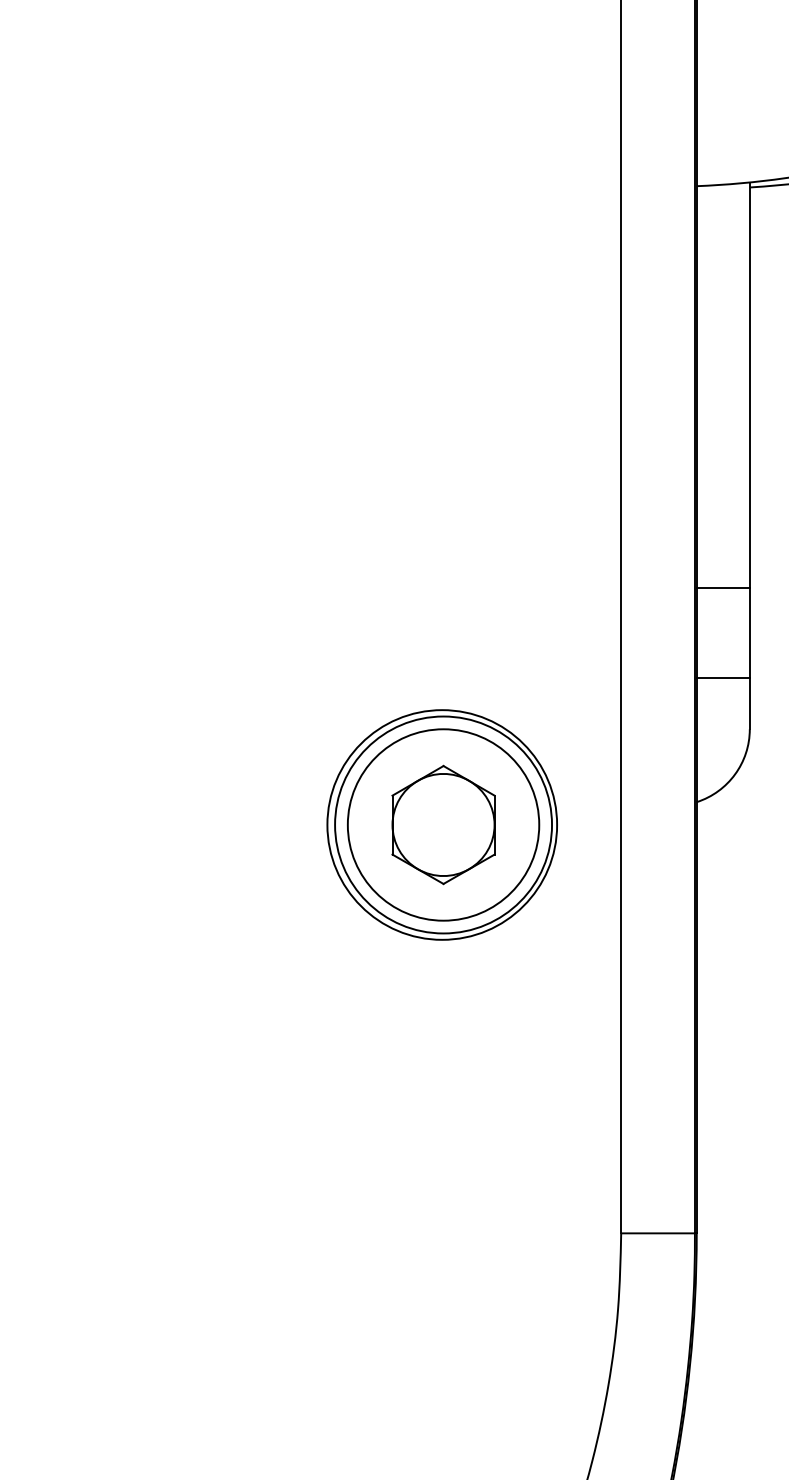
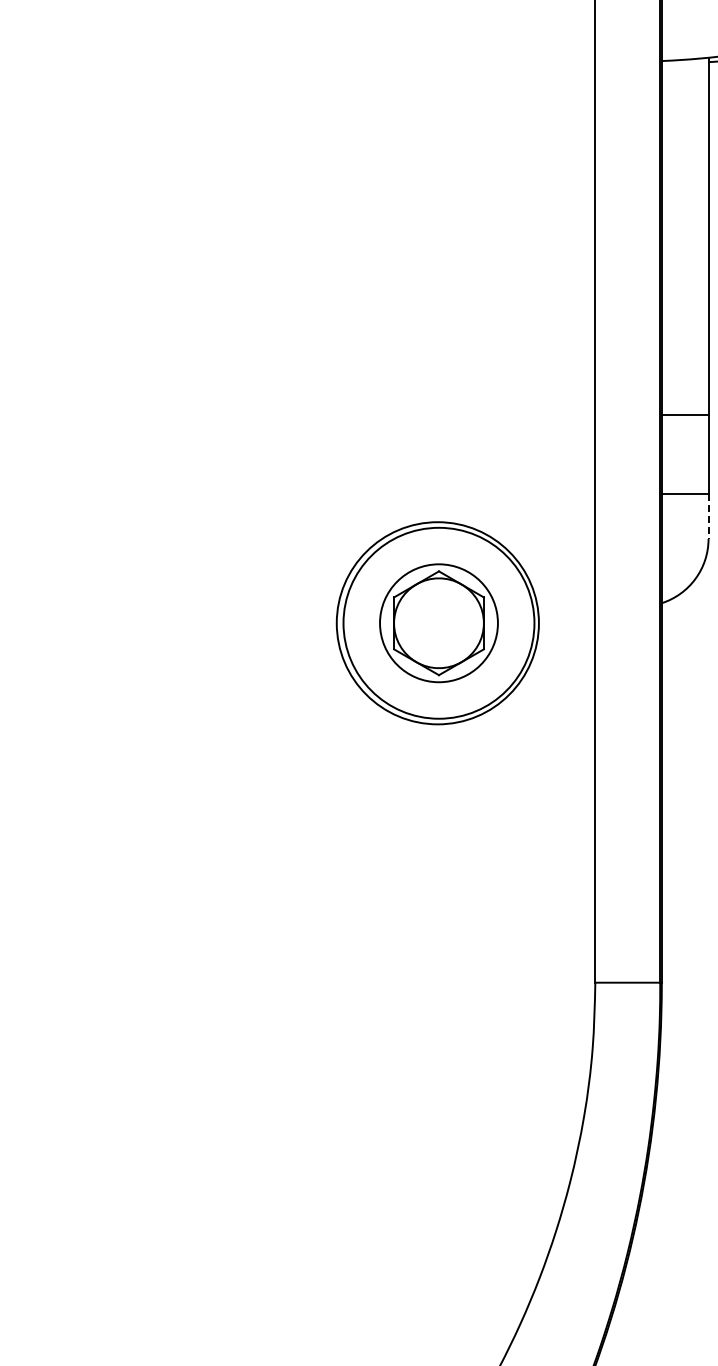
line: (749, 704) -> (708, 517), solid -> dashed
circle: (442, 825) -> (438, 623), size x0.7

